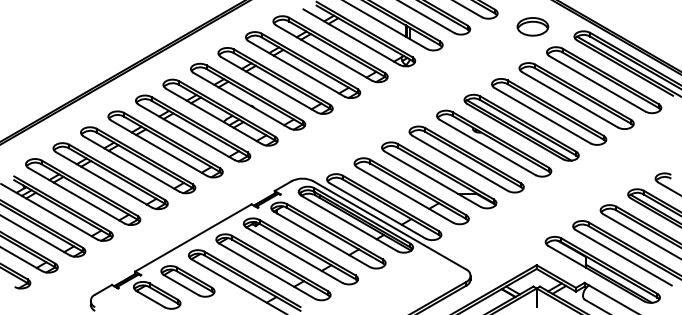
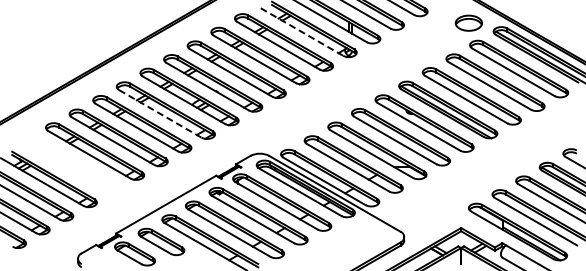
part: (532, 25) -> (468, 22), moved
line: (352, 37) -> (302, 32), solid -> dashed
line: (186, 131) -> (160, 113), solid -> dashed
part: (83, 191) -> (71, 164), removed

